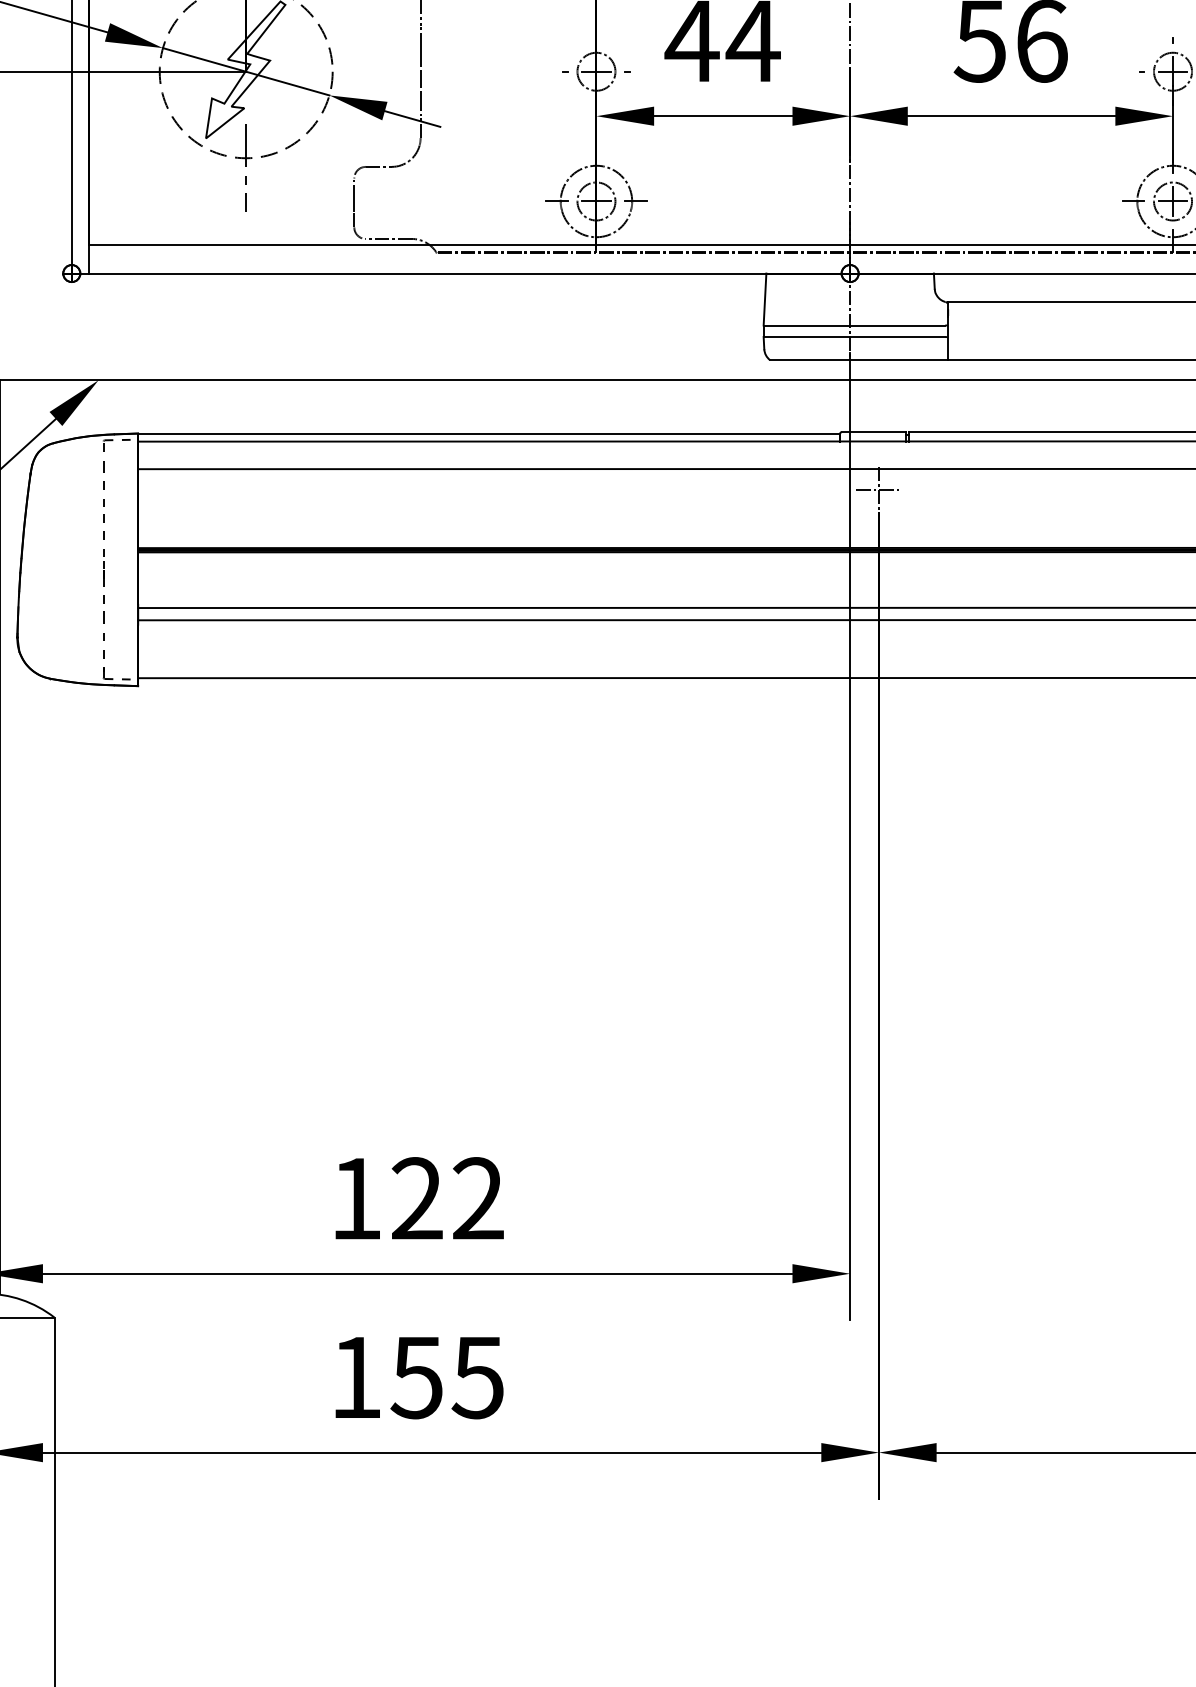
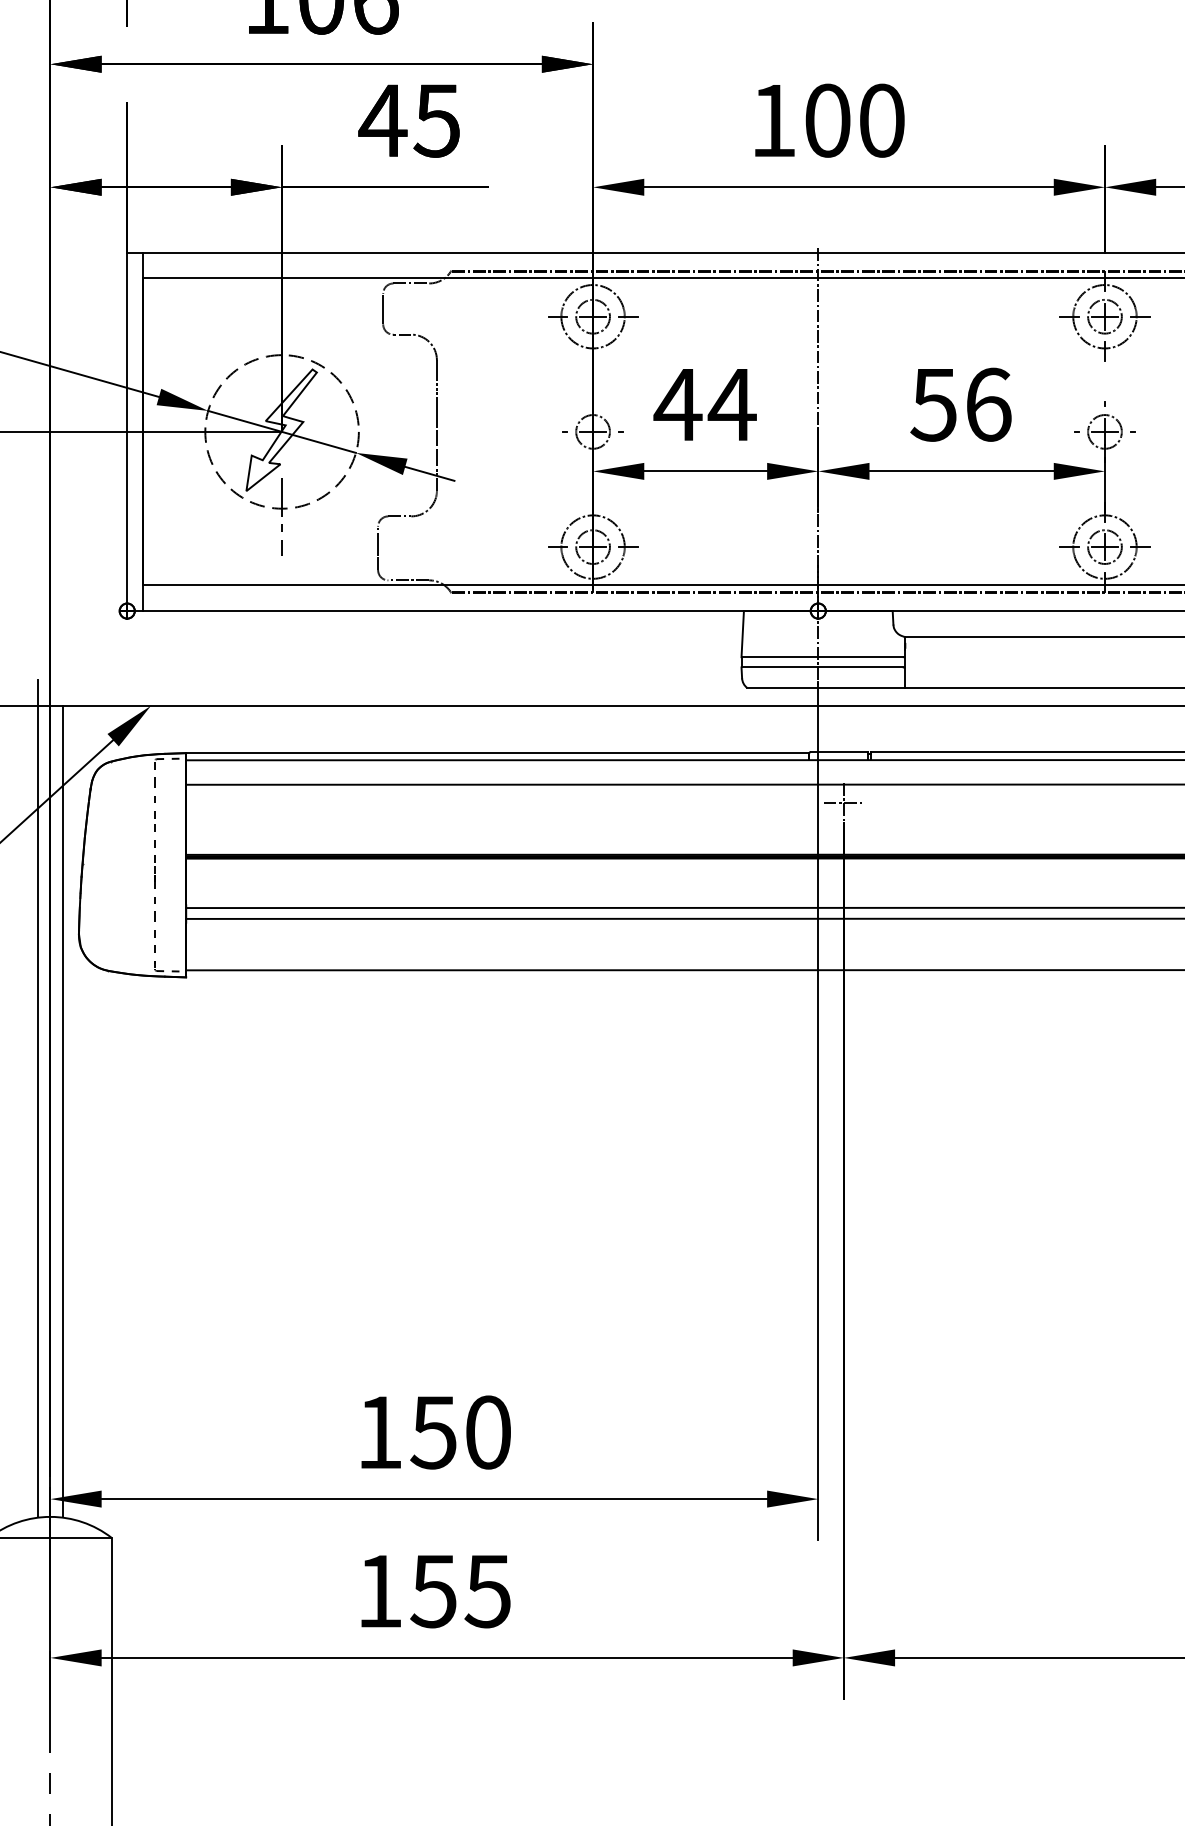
text: (447, 1198) -> (460, 1432), 122 -> 150

